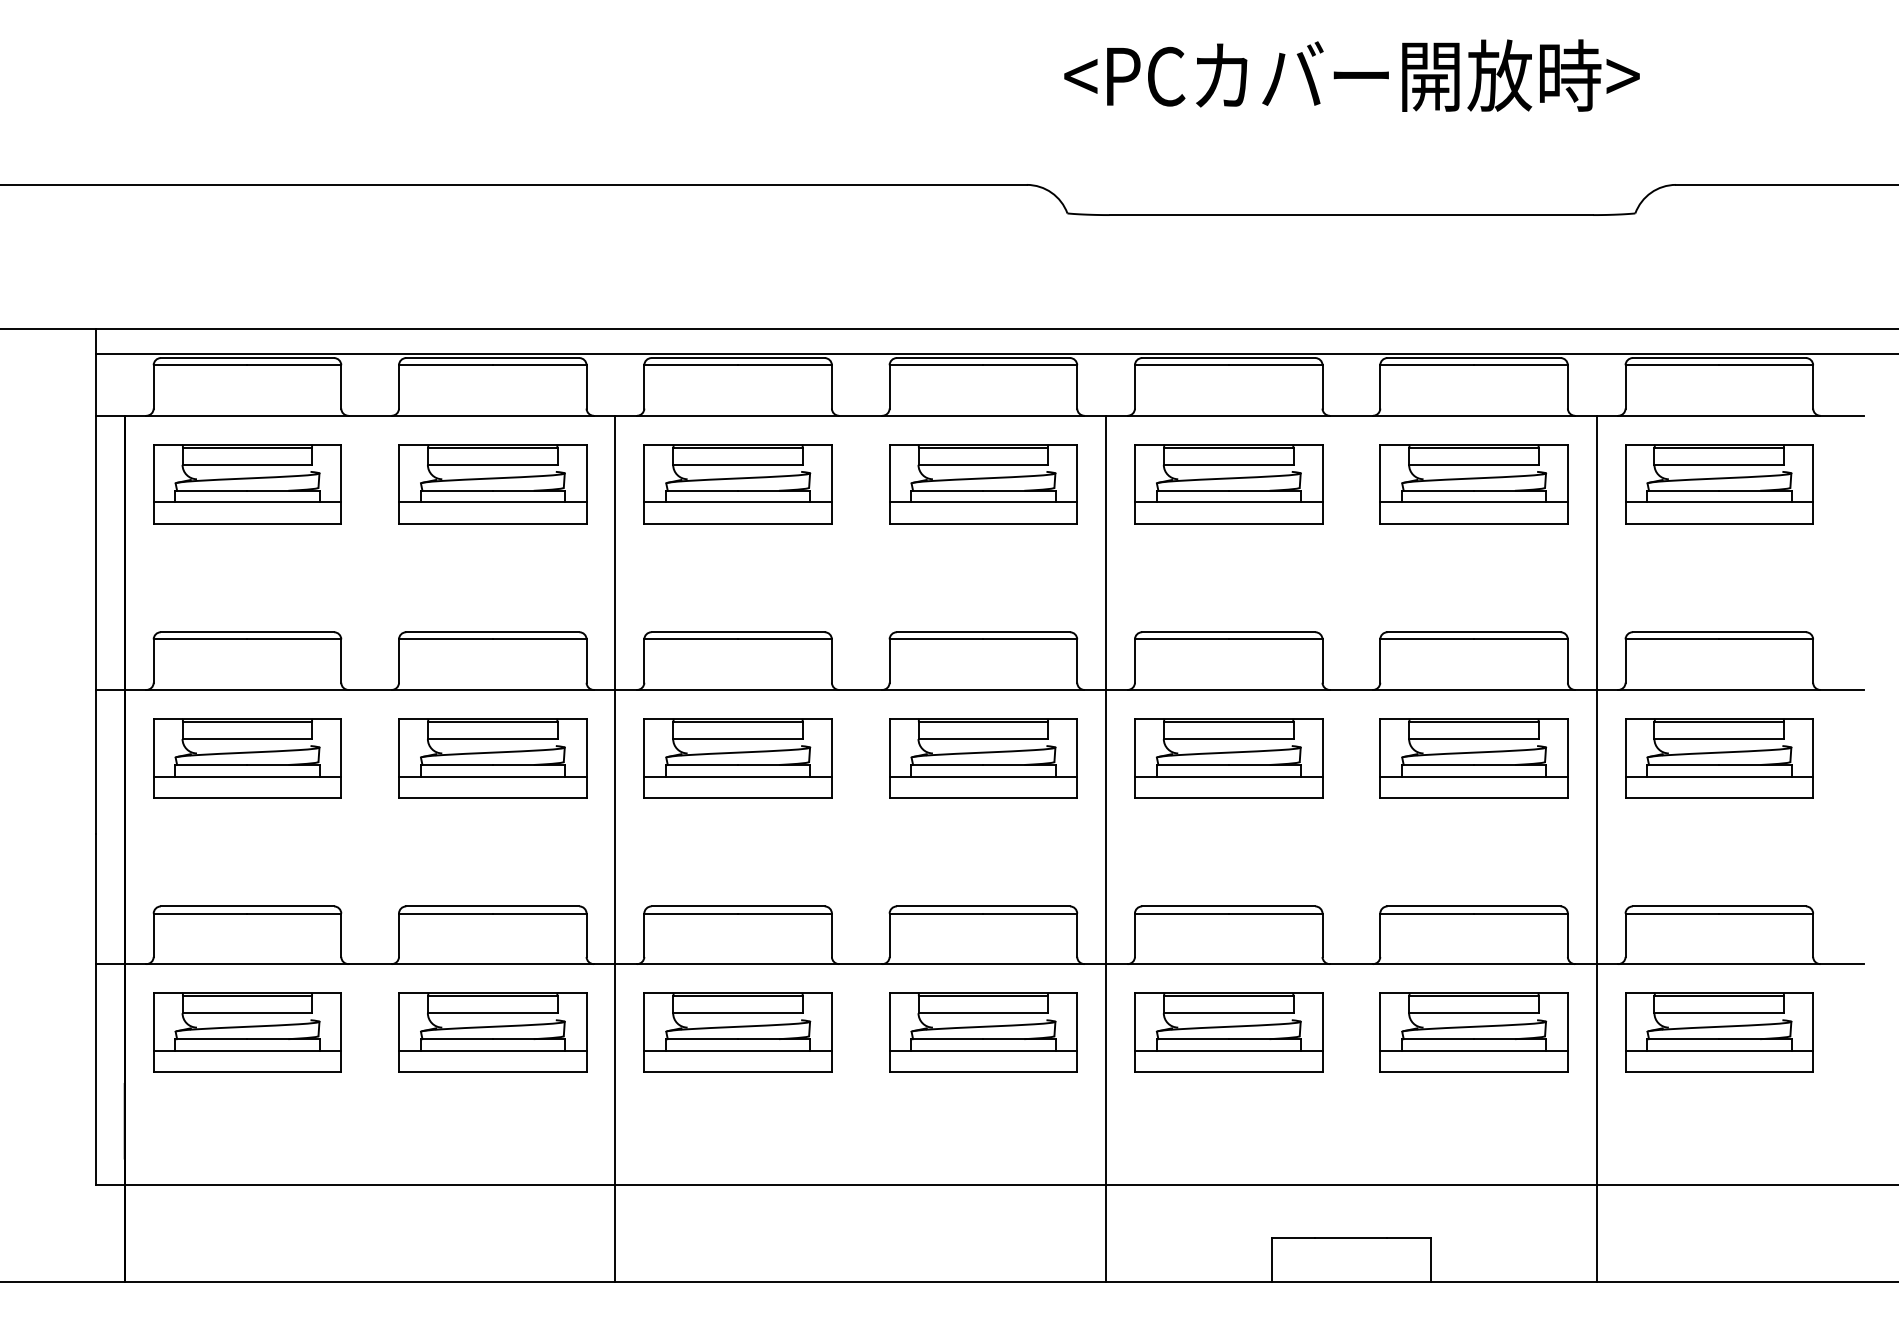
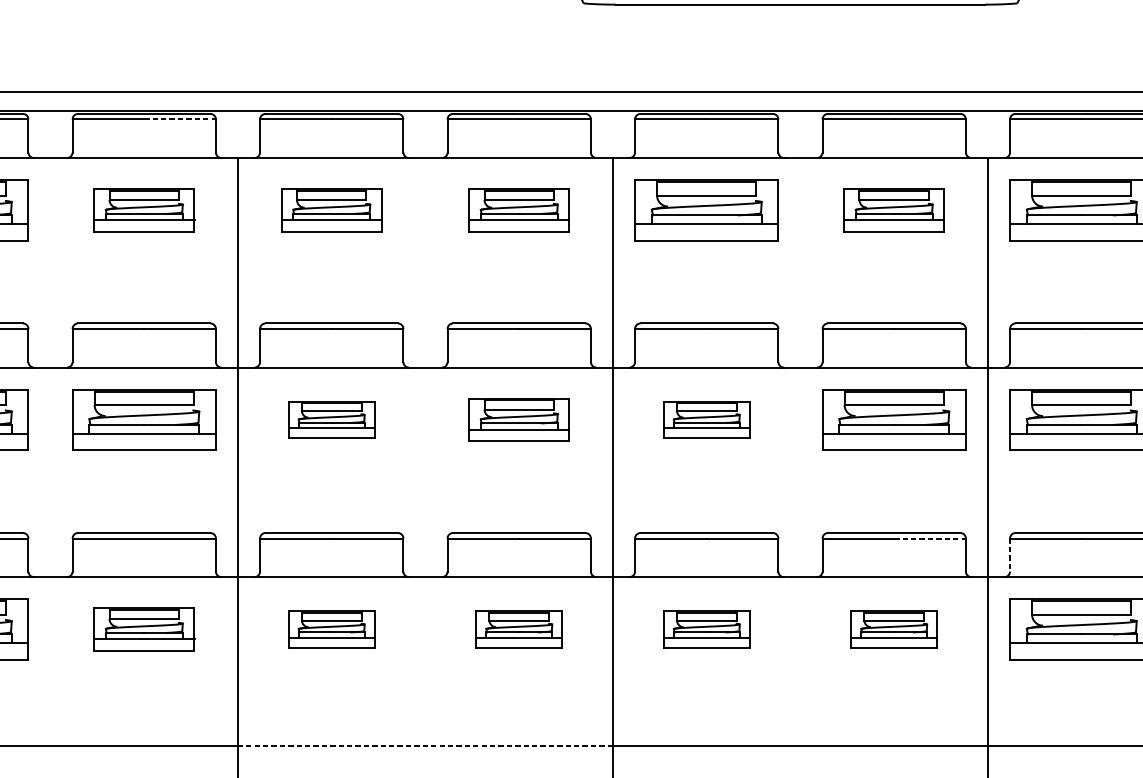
line: (539, 365) -> (179, 119), solid -> dashed
part: (492, 484) -> (144, 210), size x0.7
part: (737, 484) -> (331, 210), size x0.7
part: (983, 484) -> (519, 210), size x0.7
part: (1473, 484) -> (893, 210), size x0.7
part: (737, 758) -> (331, 419), size x0.6
part: (983, 758) -> (519, 419), size x0.7
part: (1228, 758) -> (706, 419), size x0.6
line: (1520, 913) -> (929, 538), solid -> dashed
line: (1625, 935) -> (1009, 555), solid -> dashed
part: (492, 1032) -> (144, 629), size x0.7
part: (737, 1032) -> (331, 629), size x0.6
part: (983, 1032) -> (519, 629), size x0.6
part: (1228, 1032) -> (706, 629), size x0.6
part: (1473, 1032) -> (893, 629), size x0.6
line: (860, 1185) -> (425, 746), solid -> dashed

